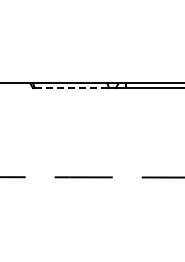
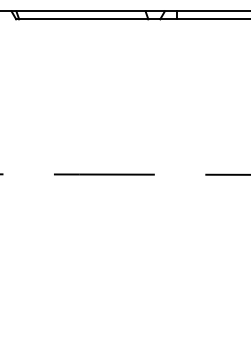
line: (72, 88) -> (84, 20), dashed -> solid

